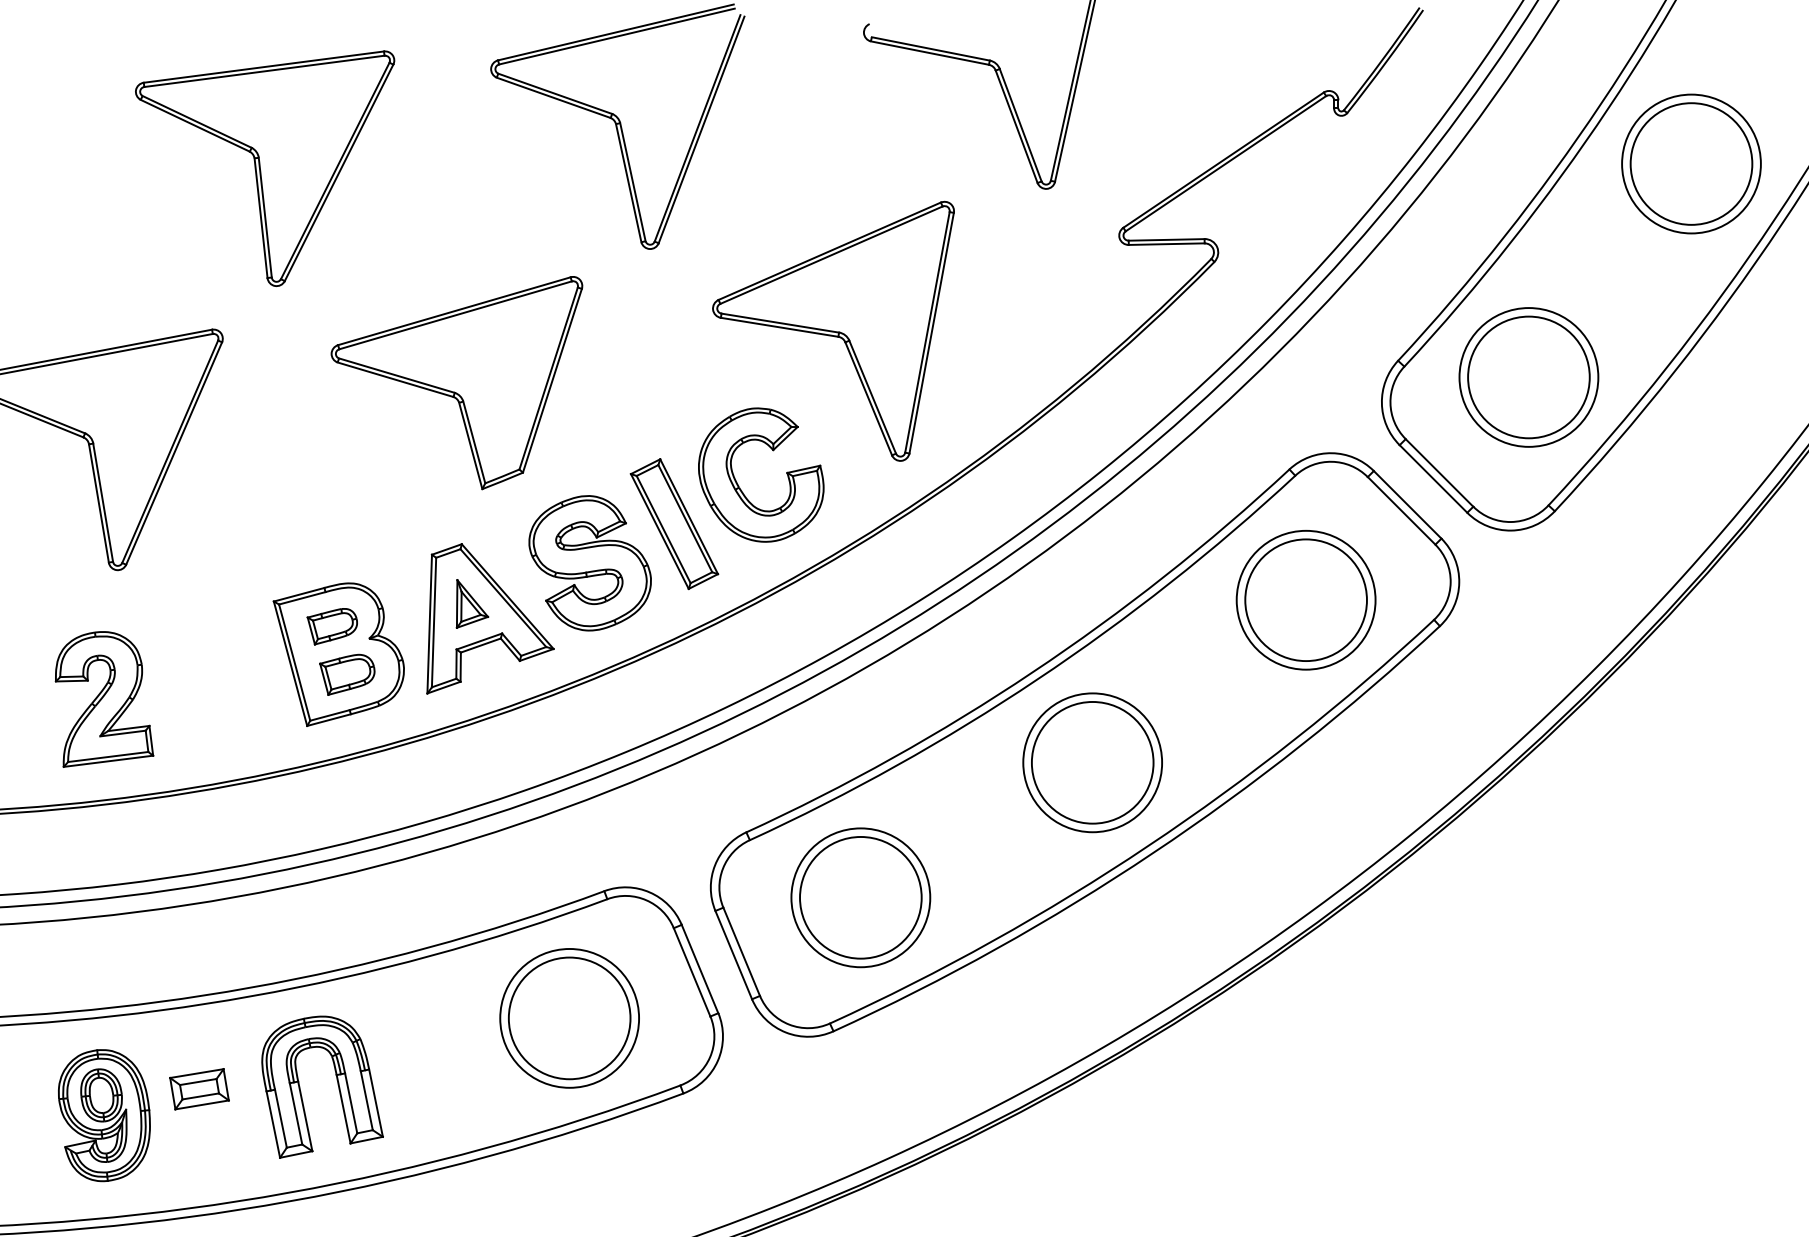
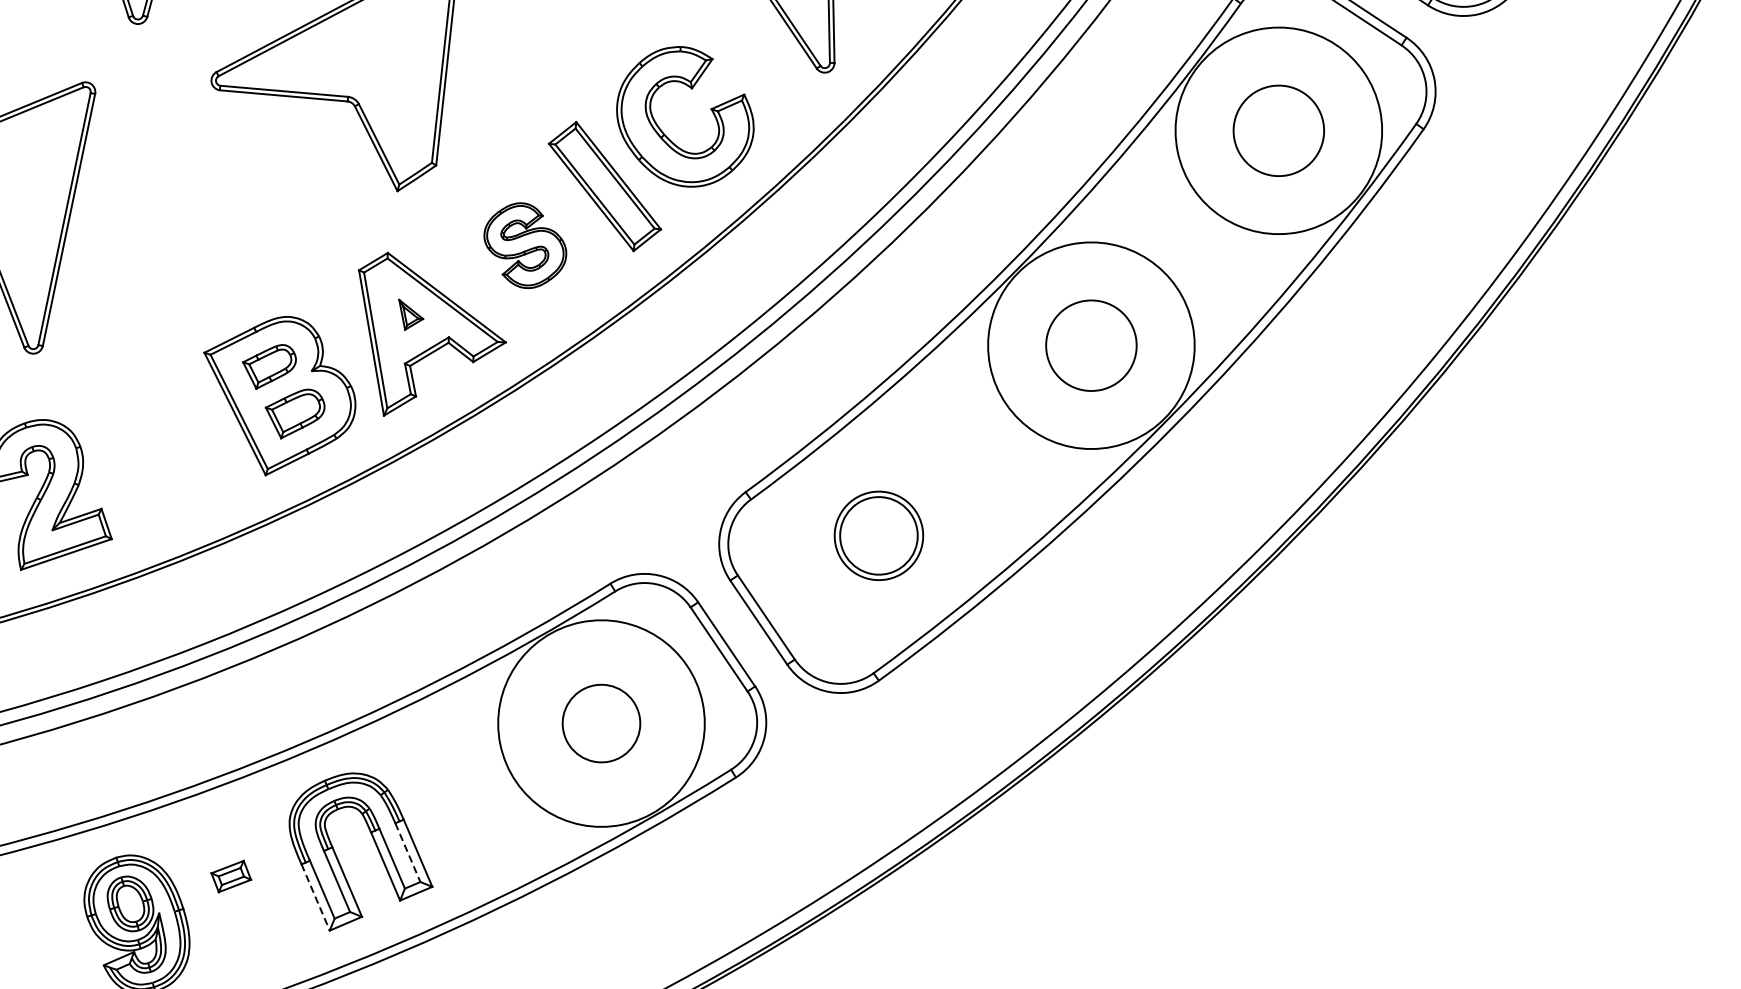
part: (589, 563) -> (524, 245), size x0.6
circle: (1305, 599) -> (1278, 130), size x1.4
circle: (1305, 600) -> (1278, 131), size x0.7
part: (472, 603) -> (411, 312), size x0.6
circle: (1092, 762) -> (1091, 345), size x0.7
circle: (1092, 762) -> (1091, 345), size x1.4
part: (860, 897) -> (878, 535), size x0.6
circle: (569, 1017) -> (601, 722), size x1.4
circle: (569, 1018) -> (601, 723), size x0.6
part: (199, 1089) -> (231, 876), size x0.6
line: (366, 1101) -> (407, 853), solid -> dashed
line: (273, 1124) -> (315, 897), solid -> dashed

